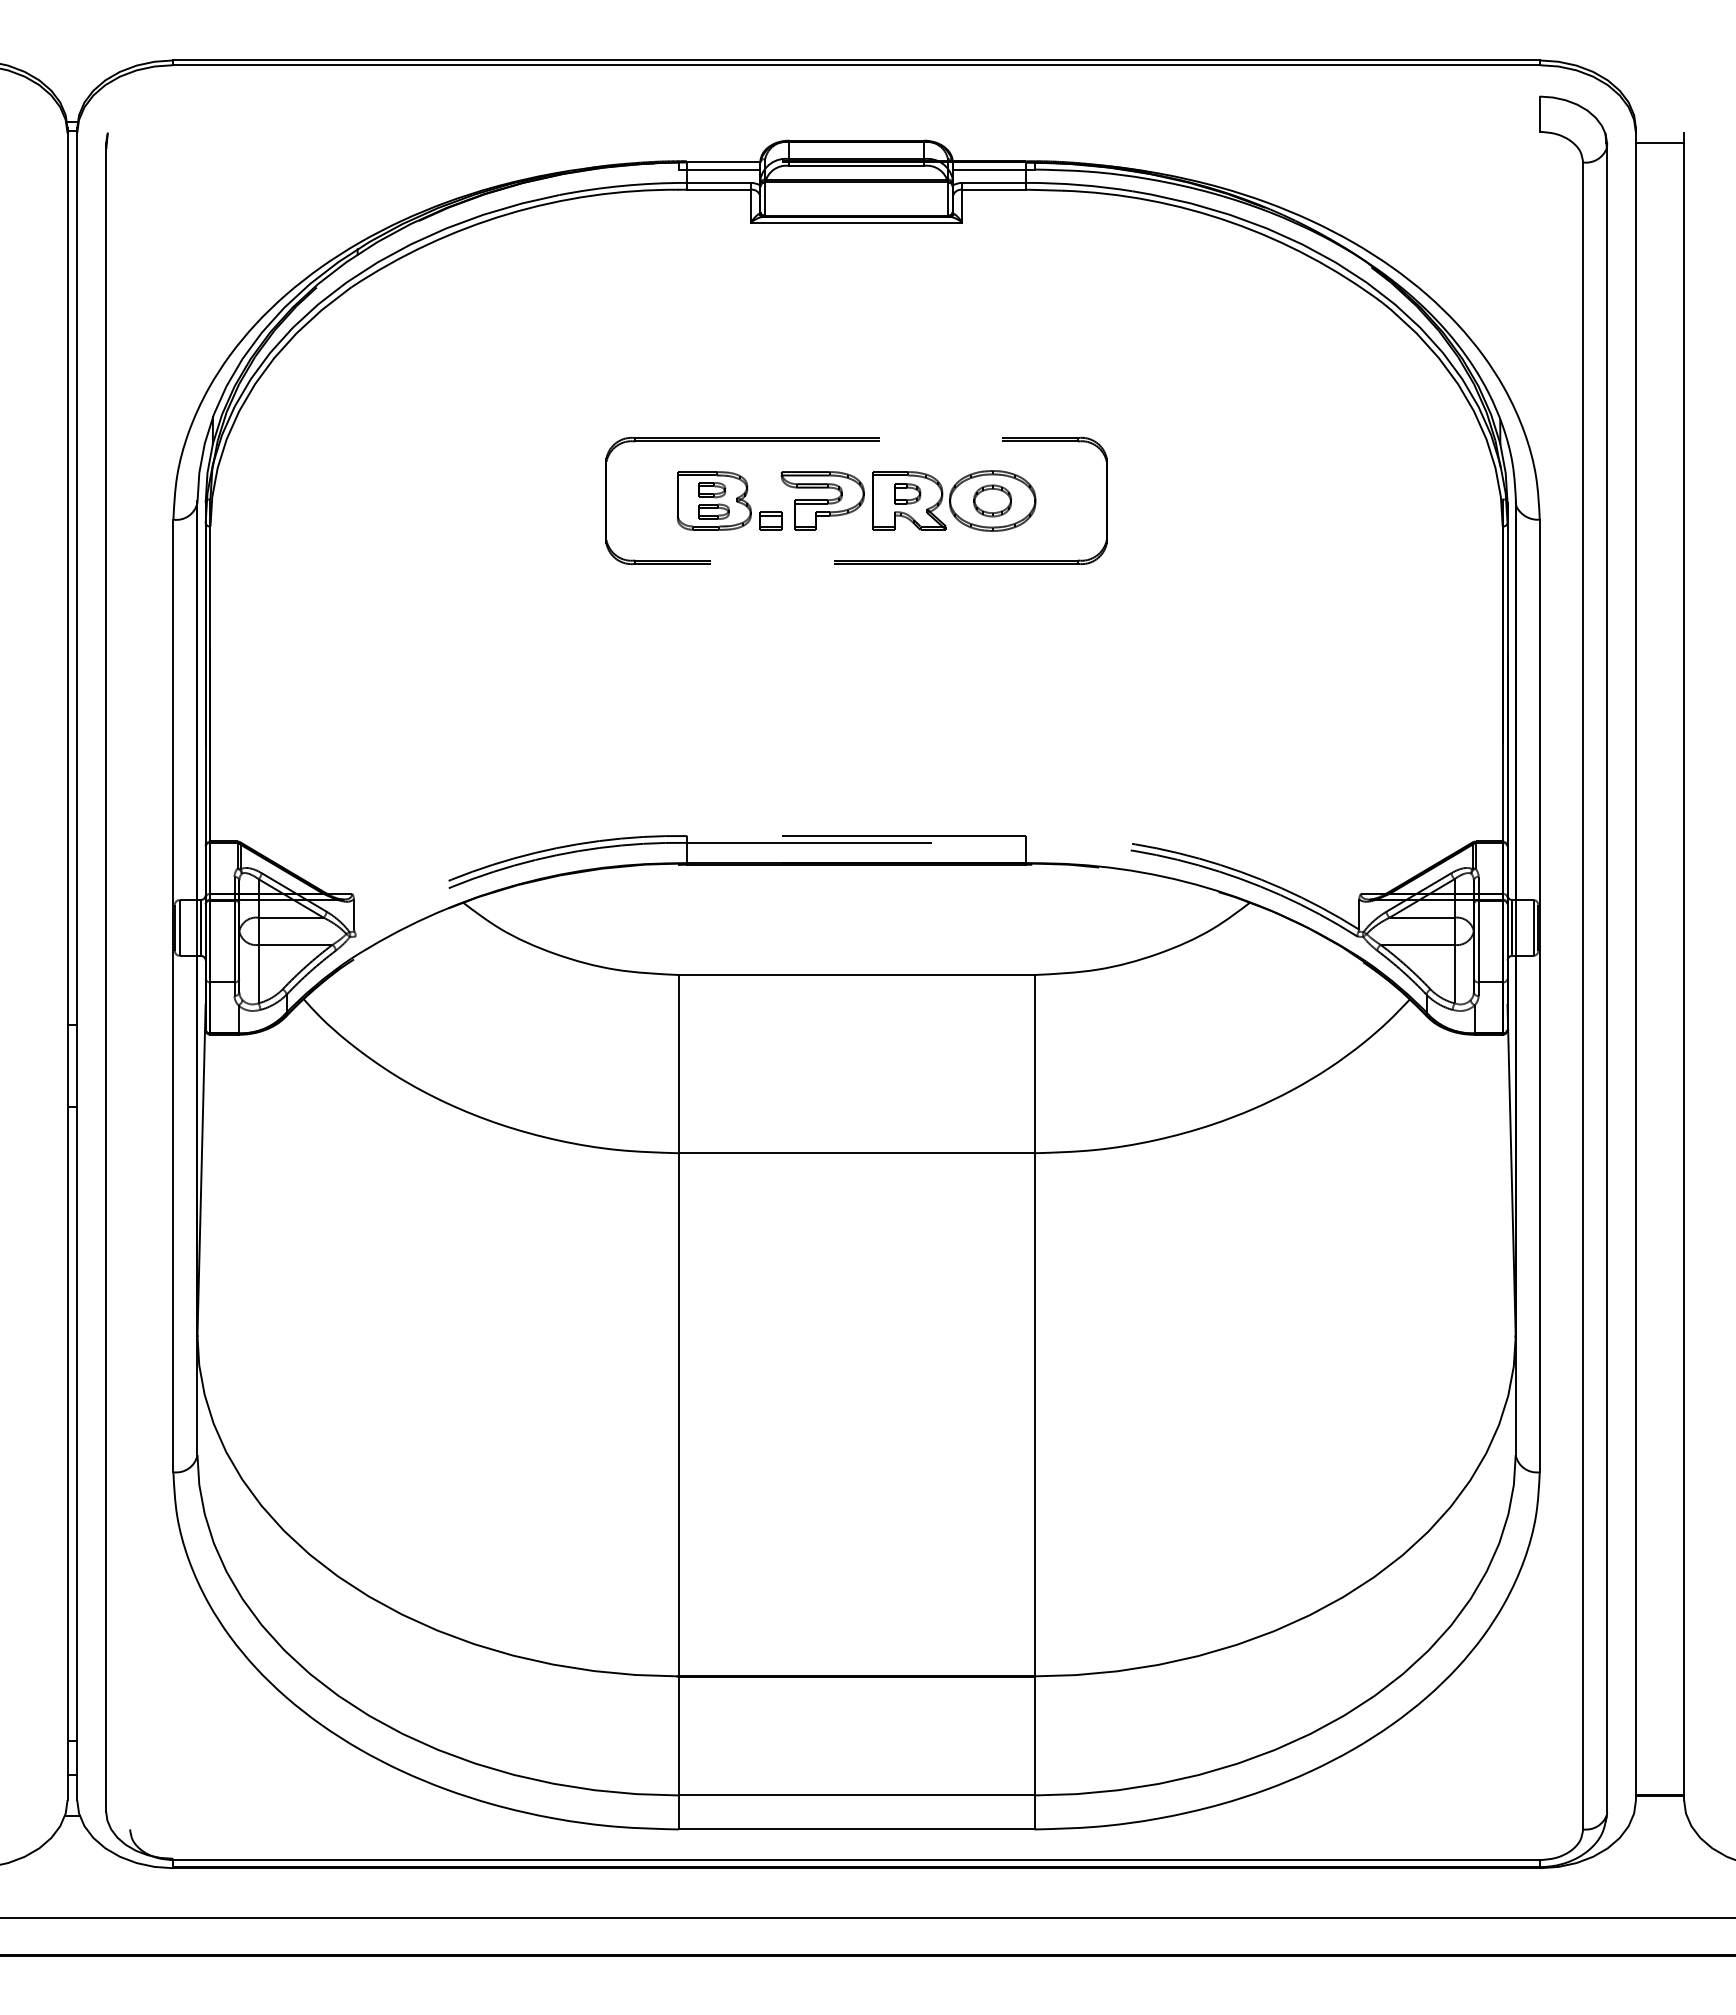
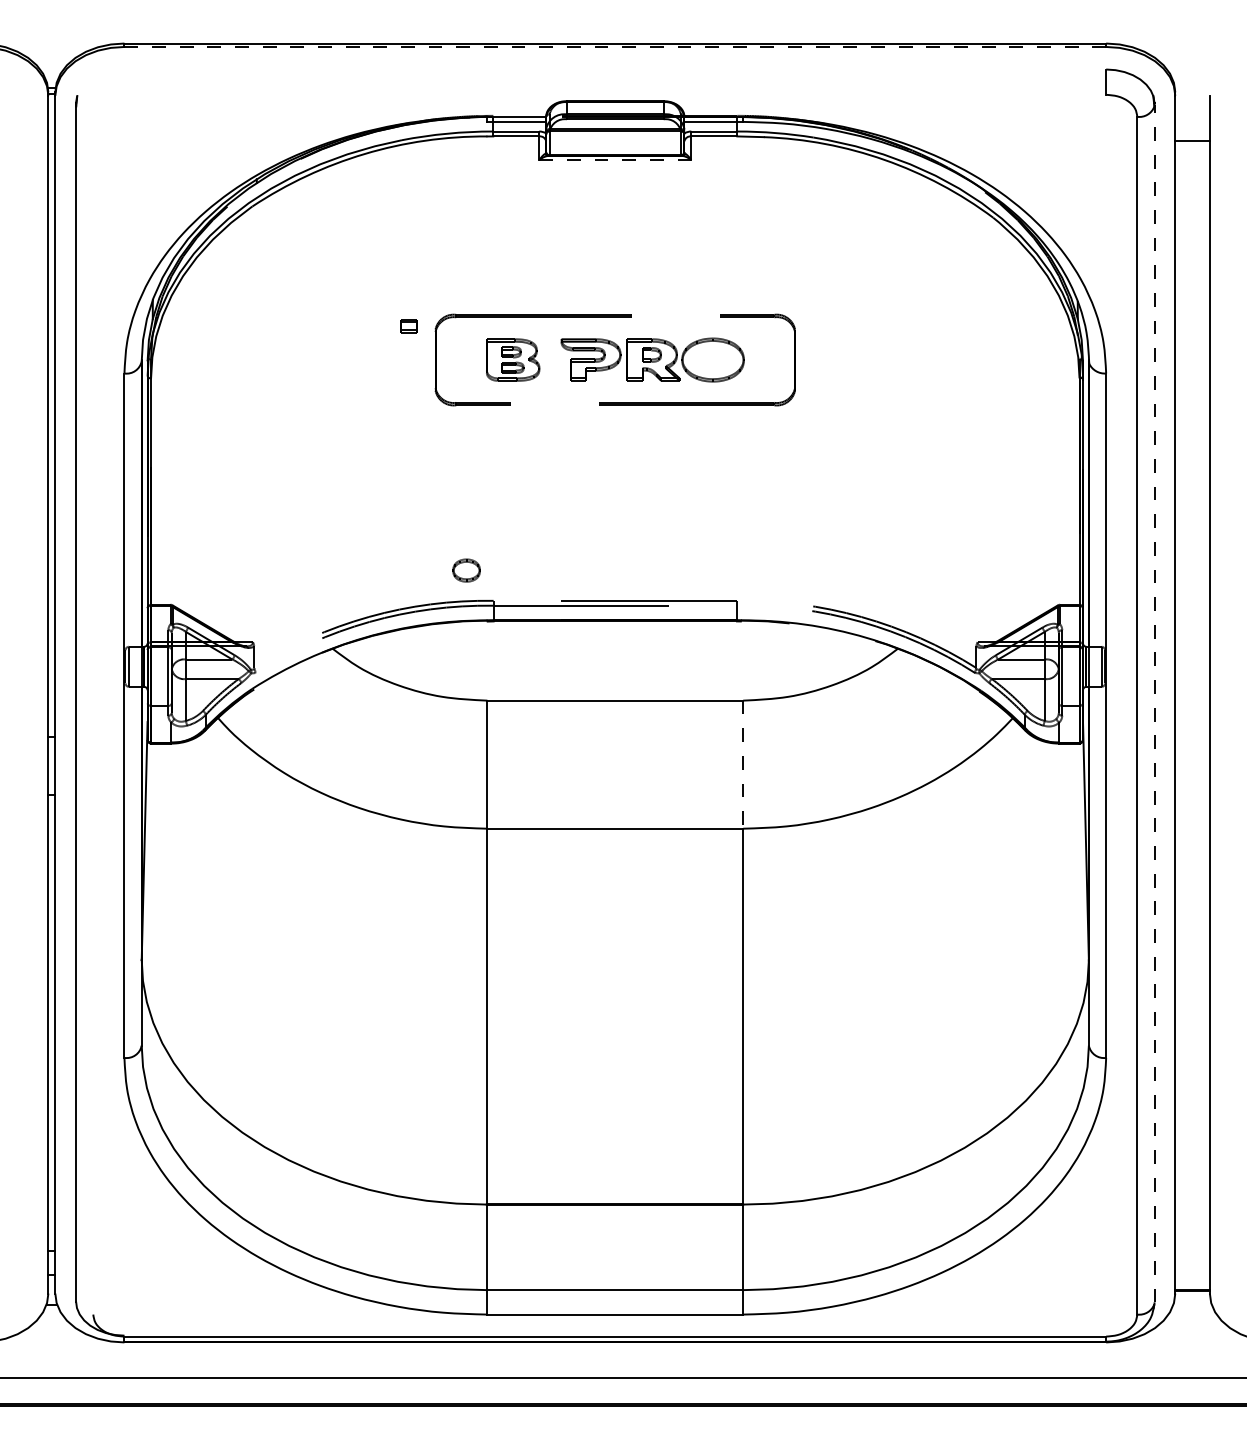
line: (856, 65) -> (615, 47), solid -> dashed
line: (1659, 142) -> (1192, 141), moved
line: (856, 222) -> (615, 159), solid -> dashed
part: (992, 500) -> (466, 570), moved
part: (770, 520) -> (408, 325), moved
line: (1607, 978) -> (1154, 703), solid -> dashed
line: (1034, 1064) -> (743, 764), solid -> dashed

